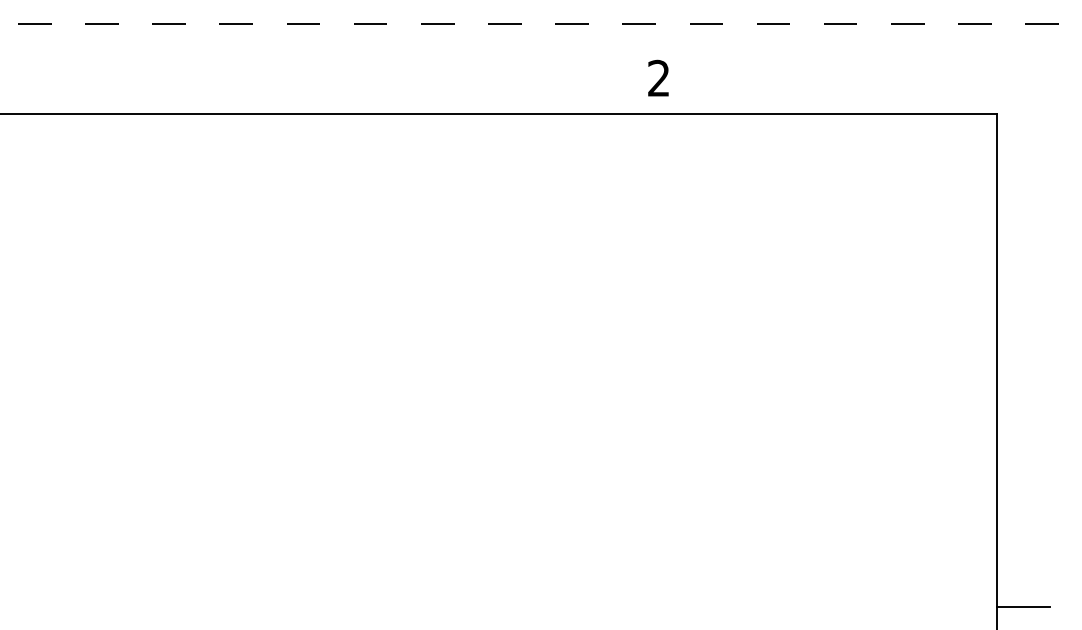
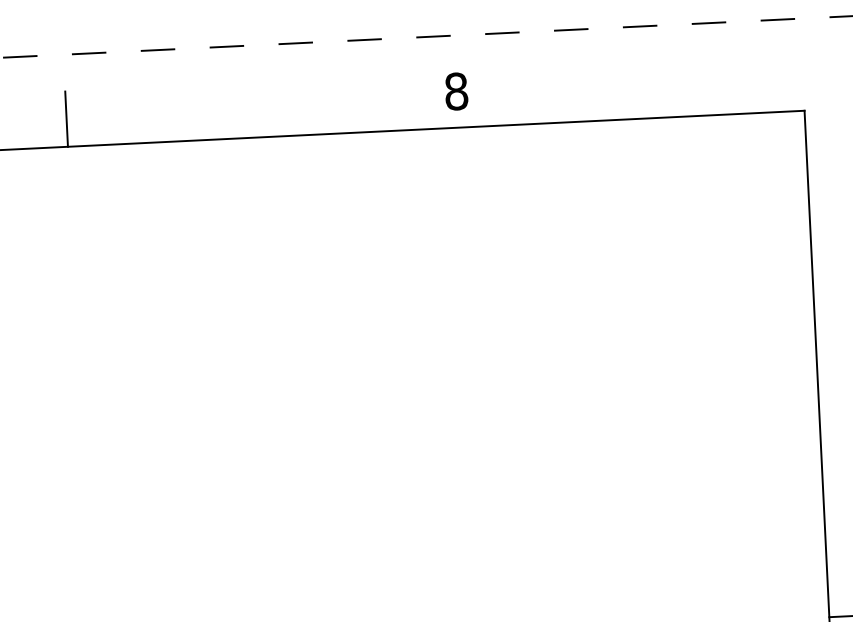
text: (659, 77) -> (457, 90), 2 -> 8
line: (278, 86) -> (66, 118), added

